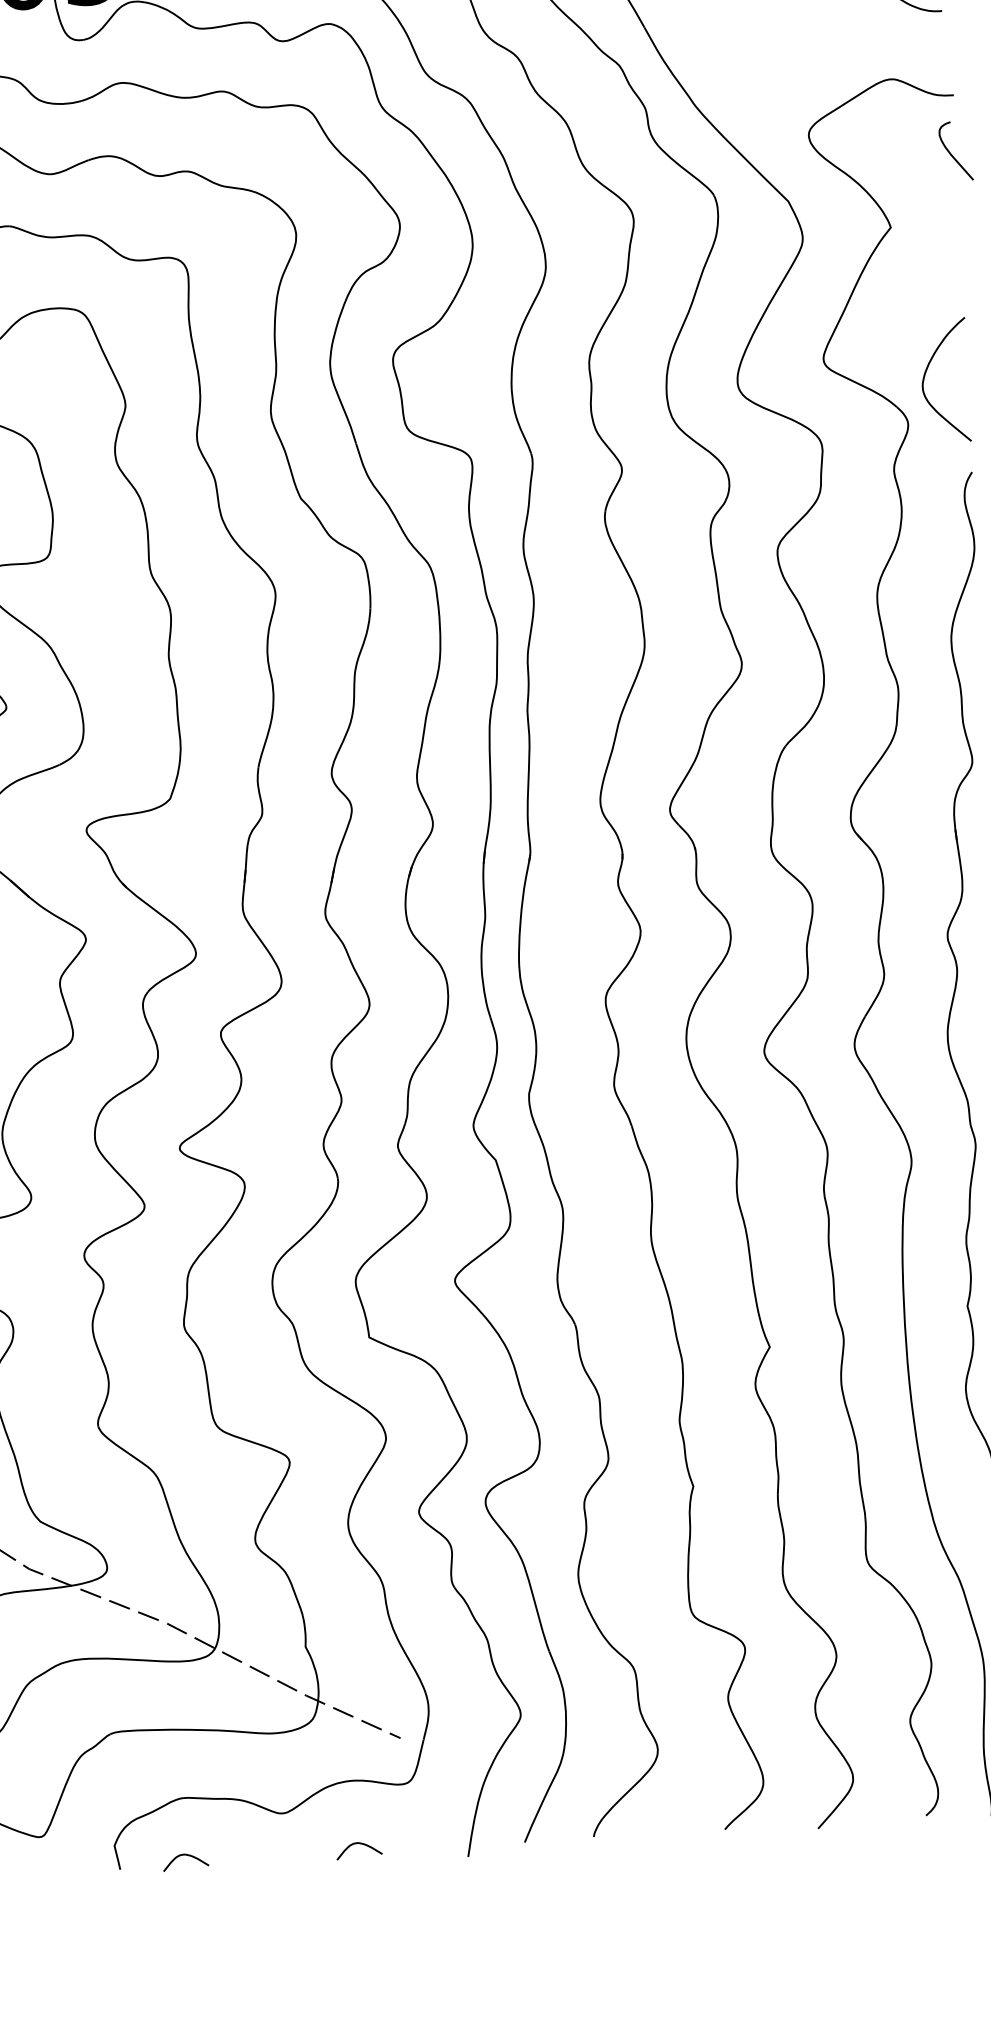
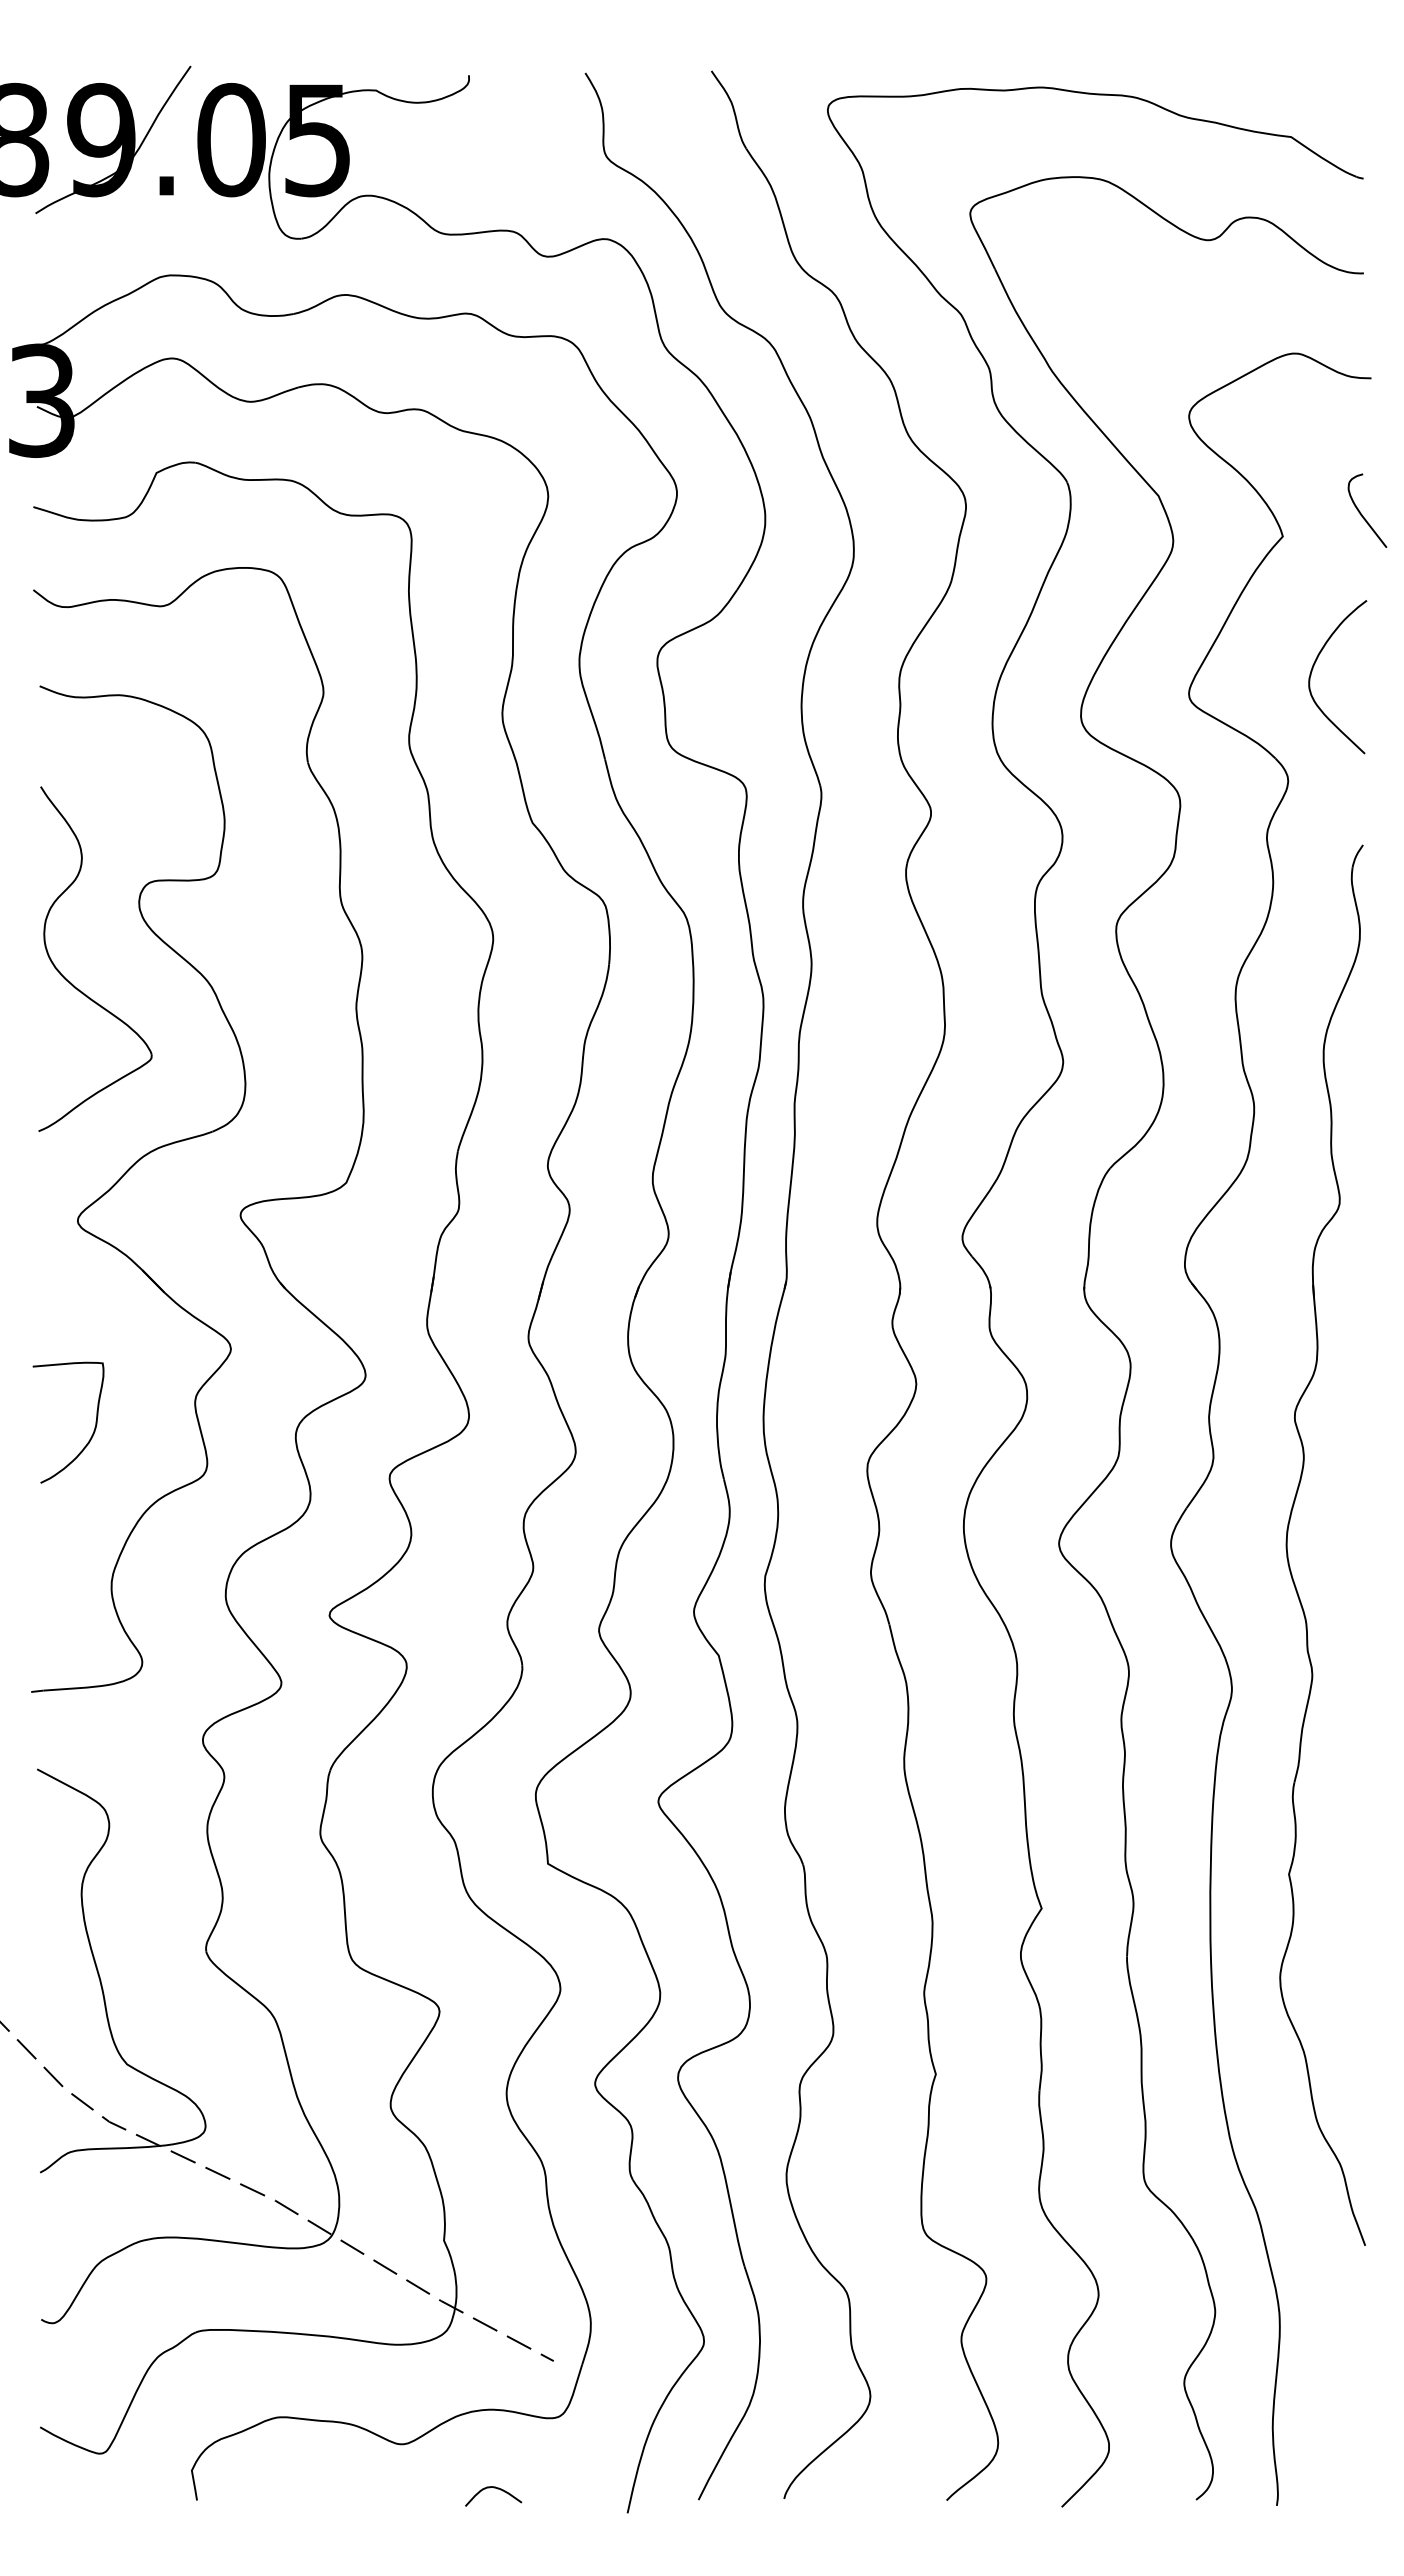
curve: (952, 154) -> (1362, 514), moved
curve: (926, 373) -> (1314, 666), moved
curve: (185, 1855) -> (278, 2488), removed

